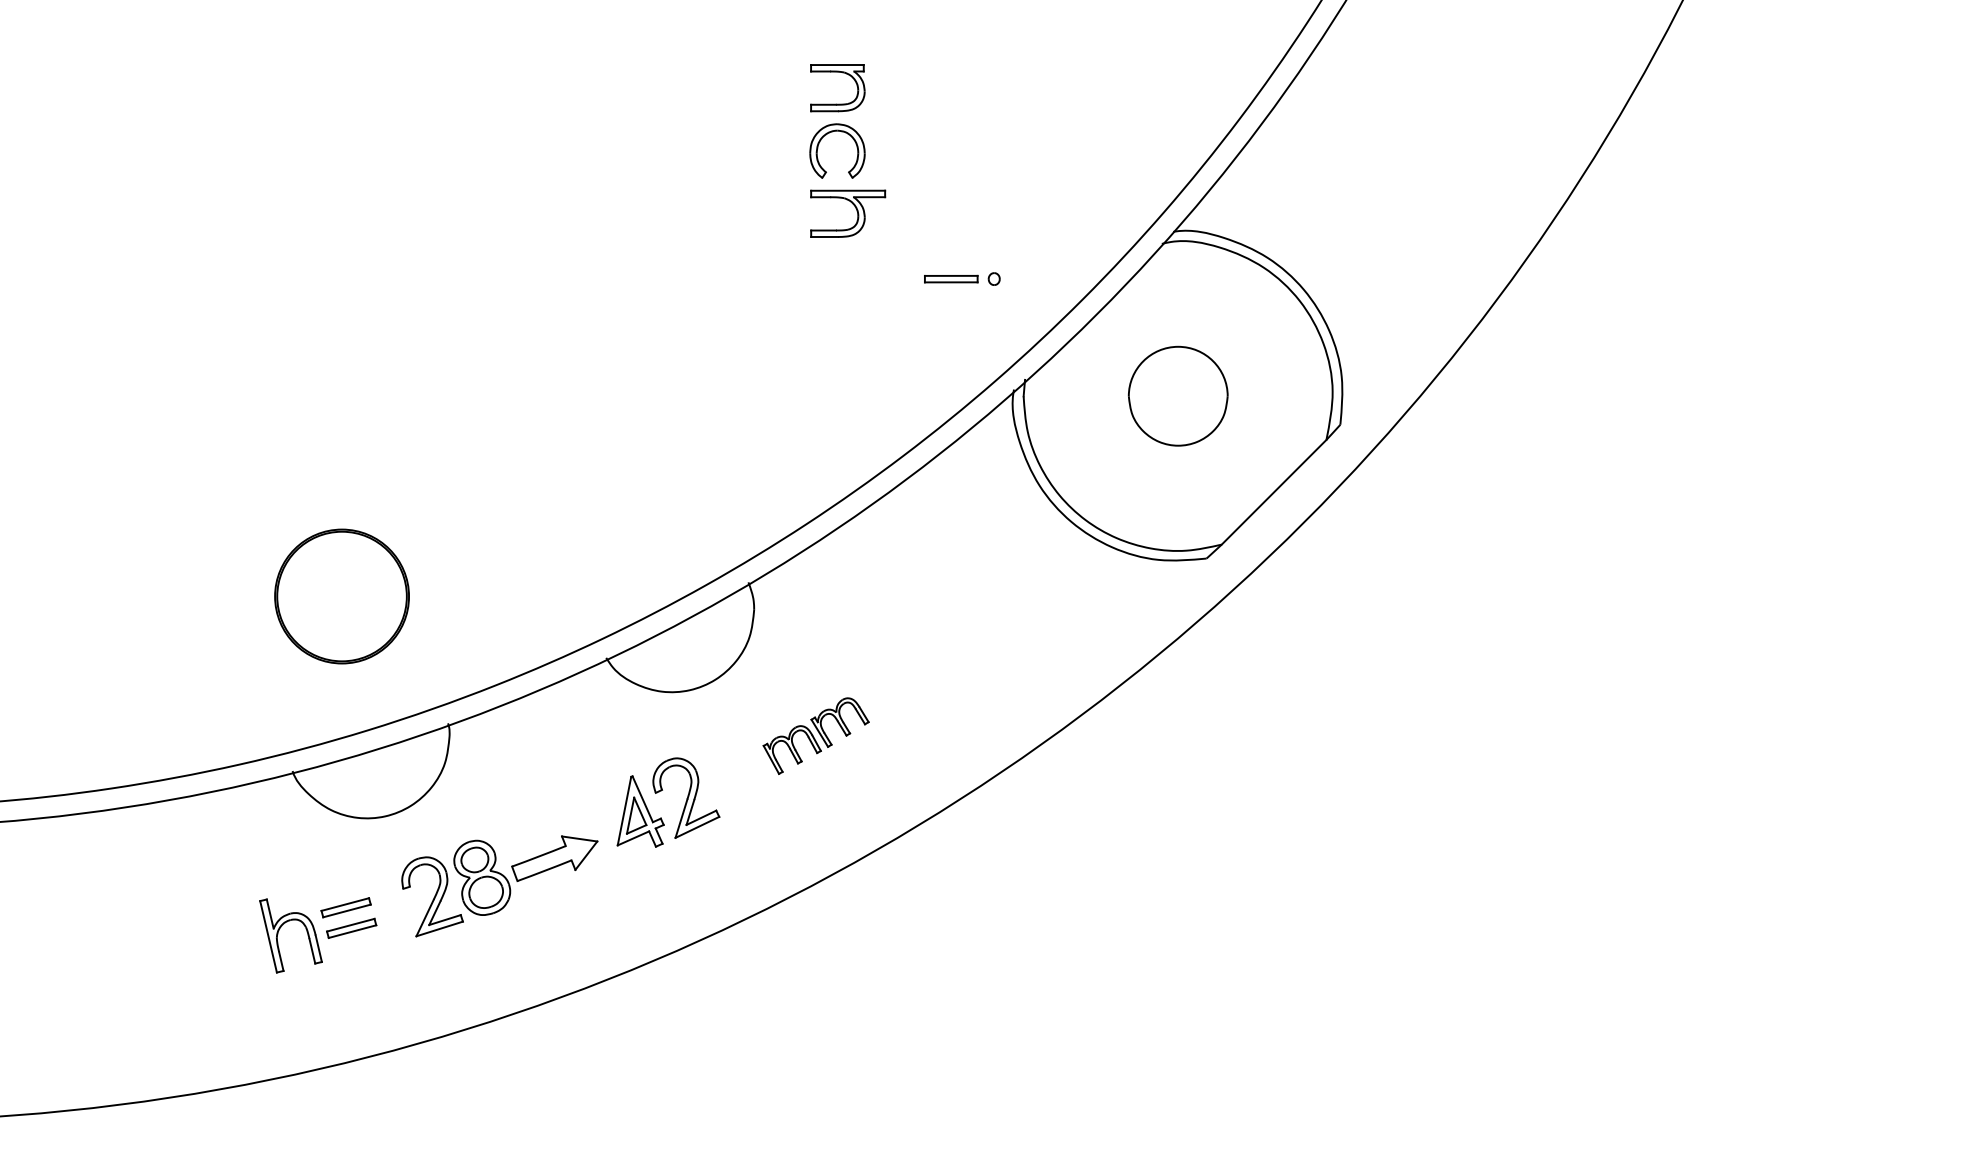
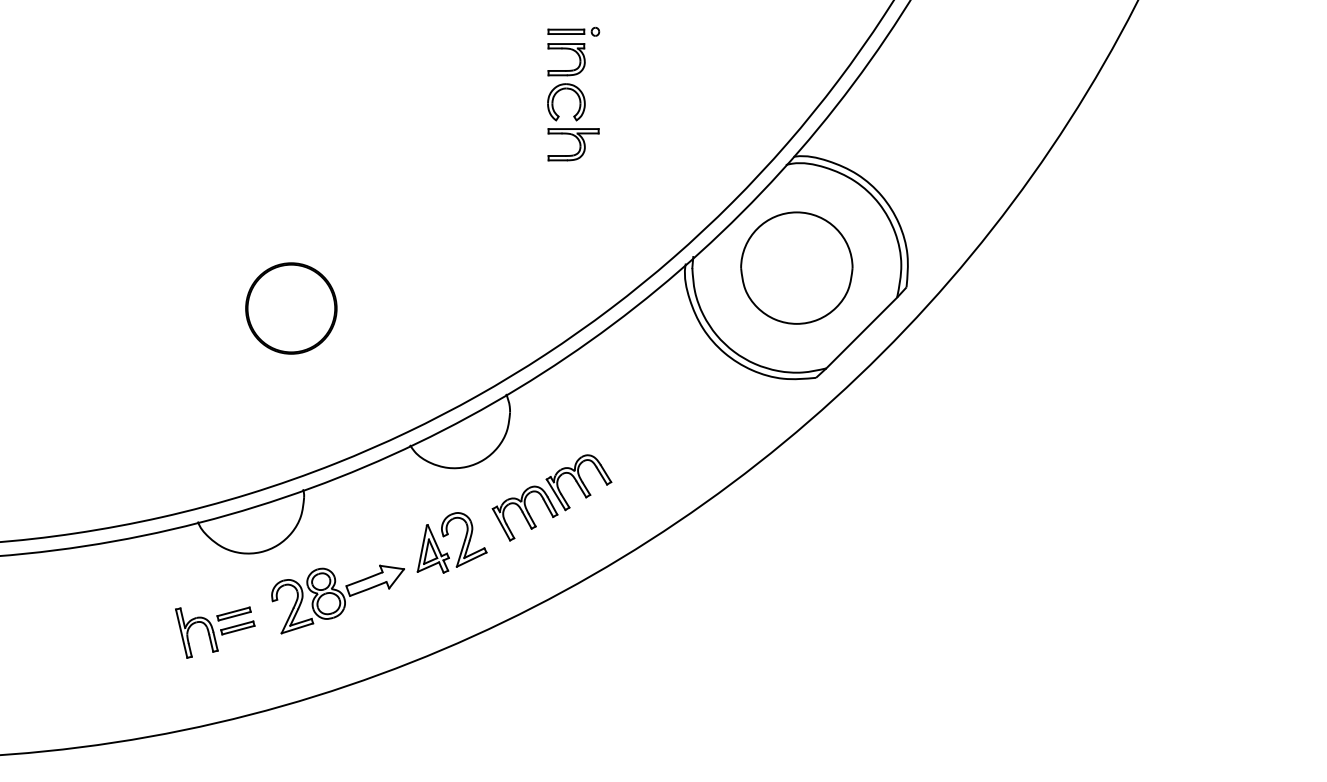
part: (961, 278) -> (573, 31), moved
part: (1177, 395) -> (796, 267), size x1.67
circle: (342, 596) -> (291, 308), moved
part: (815, 735) -> (551, 497), size x1.67

